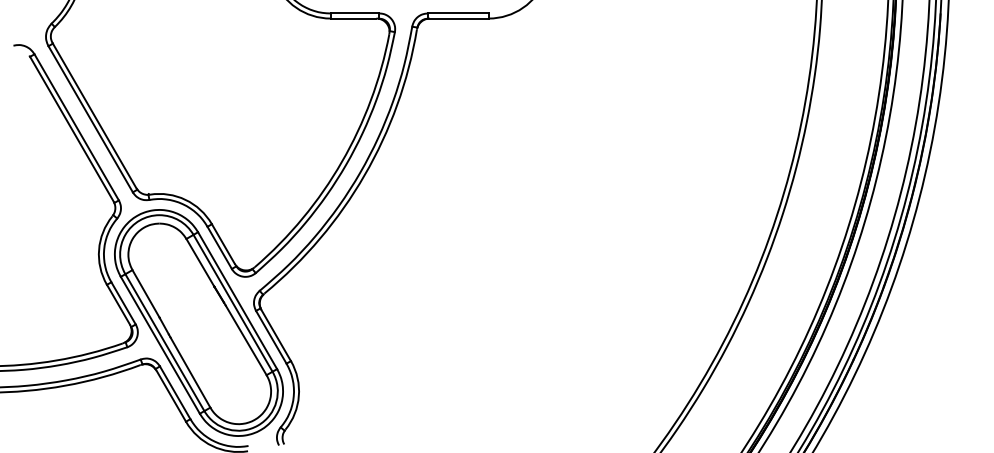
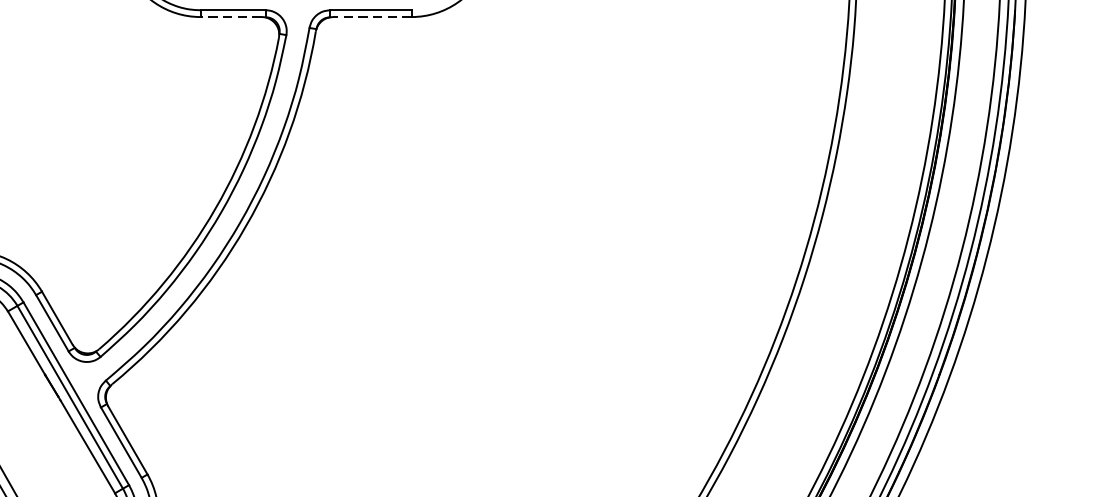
line: (353, 18) -> (231, 16), solid -> dashed
line: (458, 18) -> (371, 16), solid -> dashed

